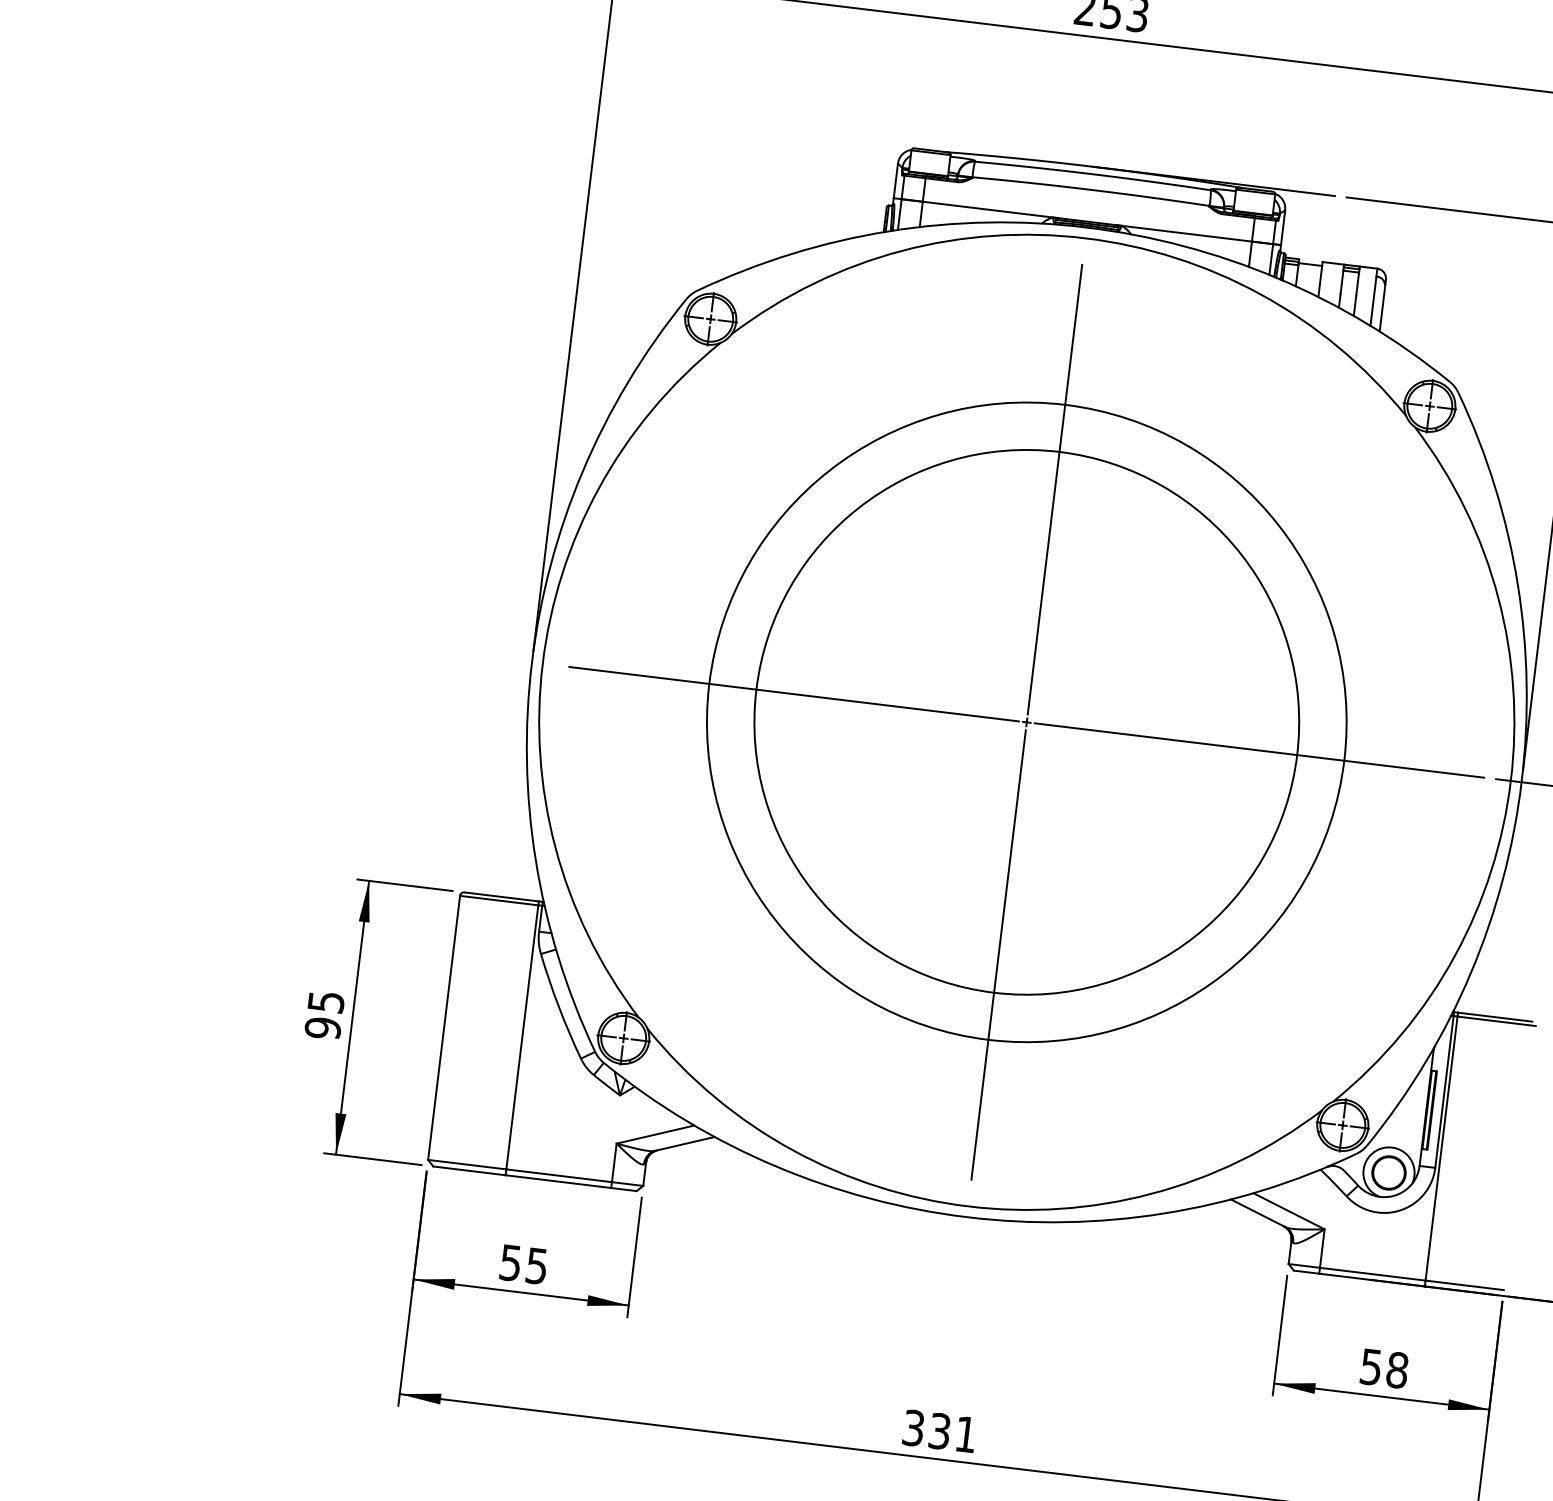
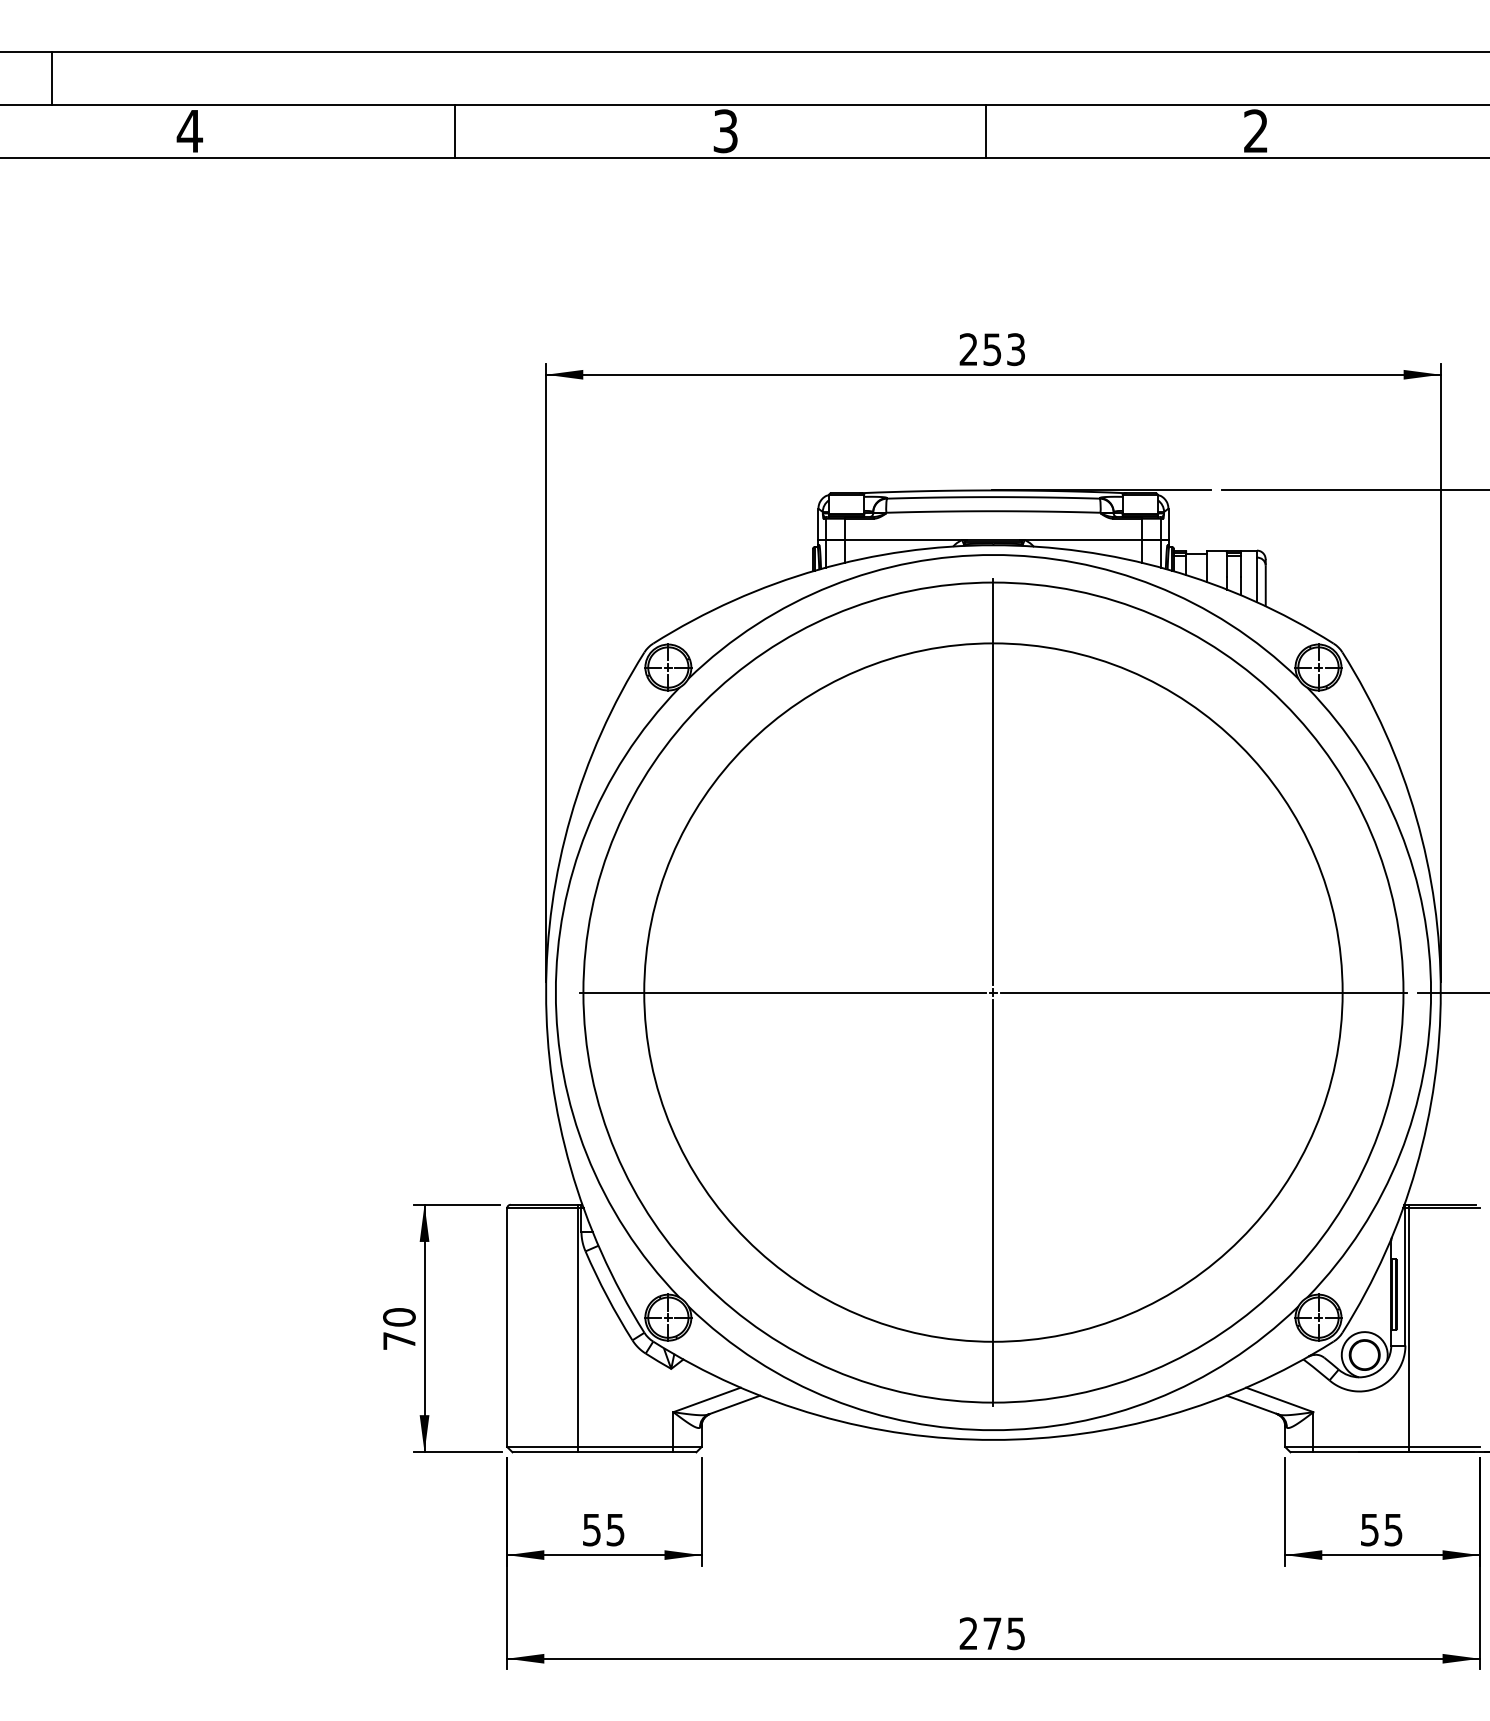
circle: (1026, 722) -> (993, 992), size x1.43
circle: (1026, 722) -> (993, 992), size x1.43
text: (324, 1015) -> (399, 1329), 95 -> 70
text: (1397, 1369) -> (1393, 1529), 58 -> 55
text: (938, 1431) -> (991, 1633), 331 -> 275

